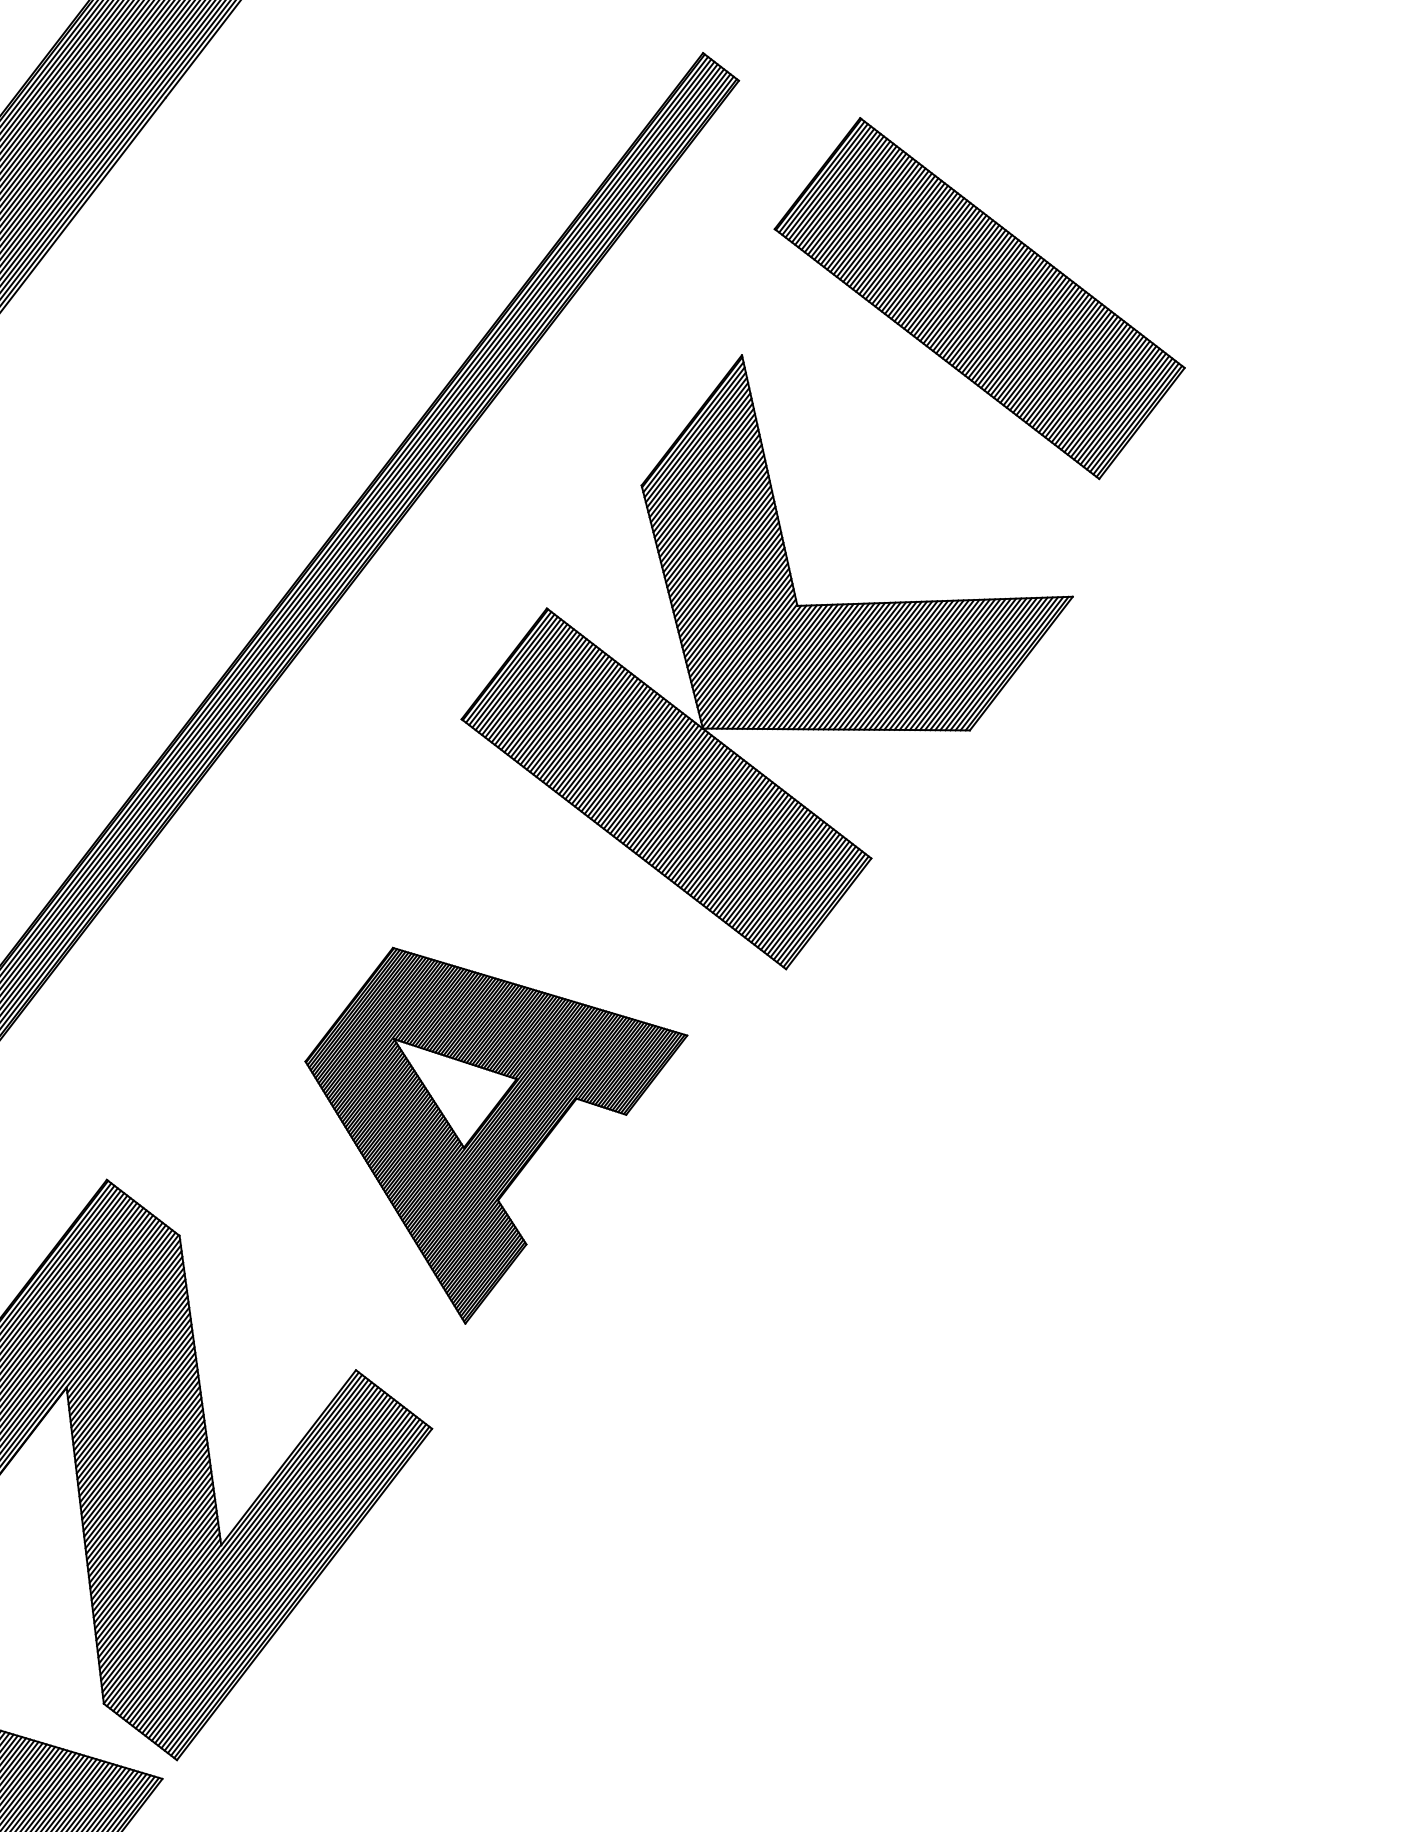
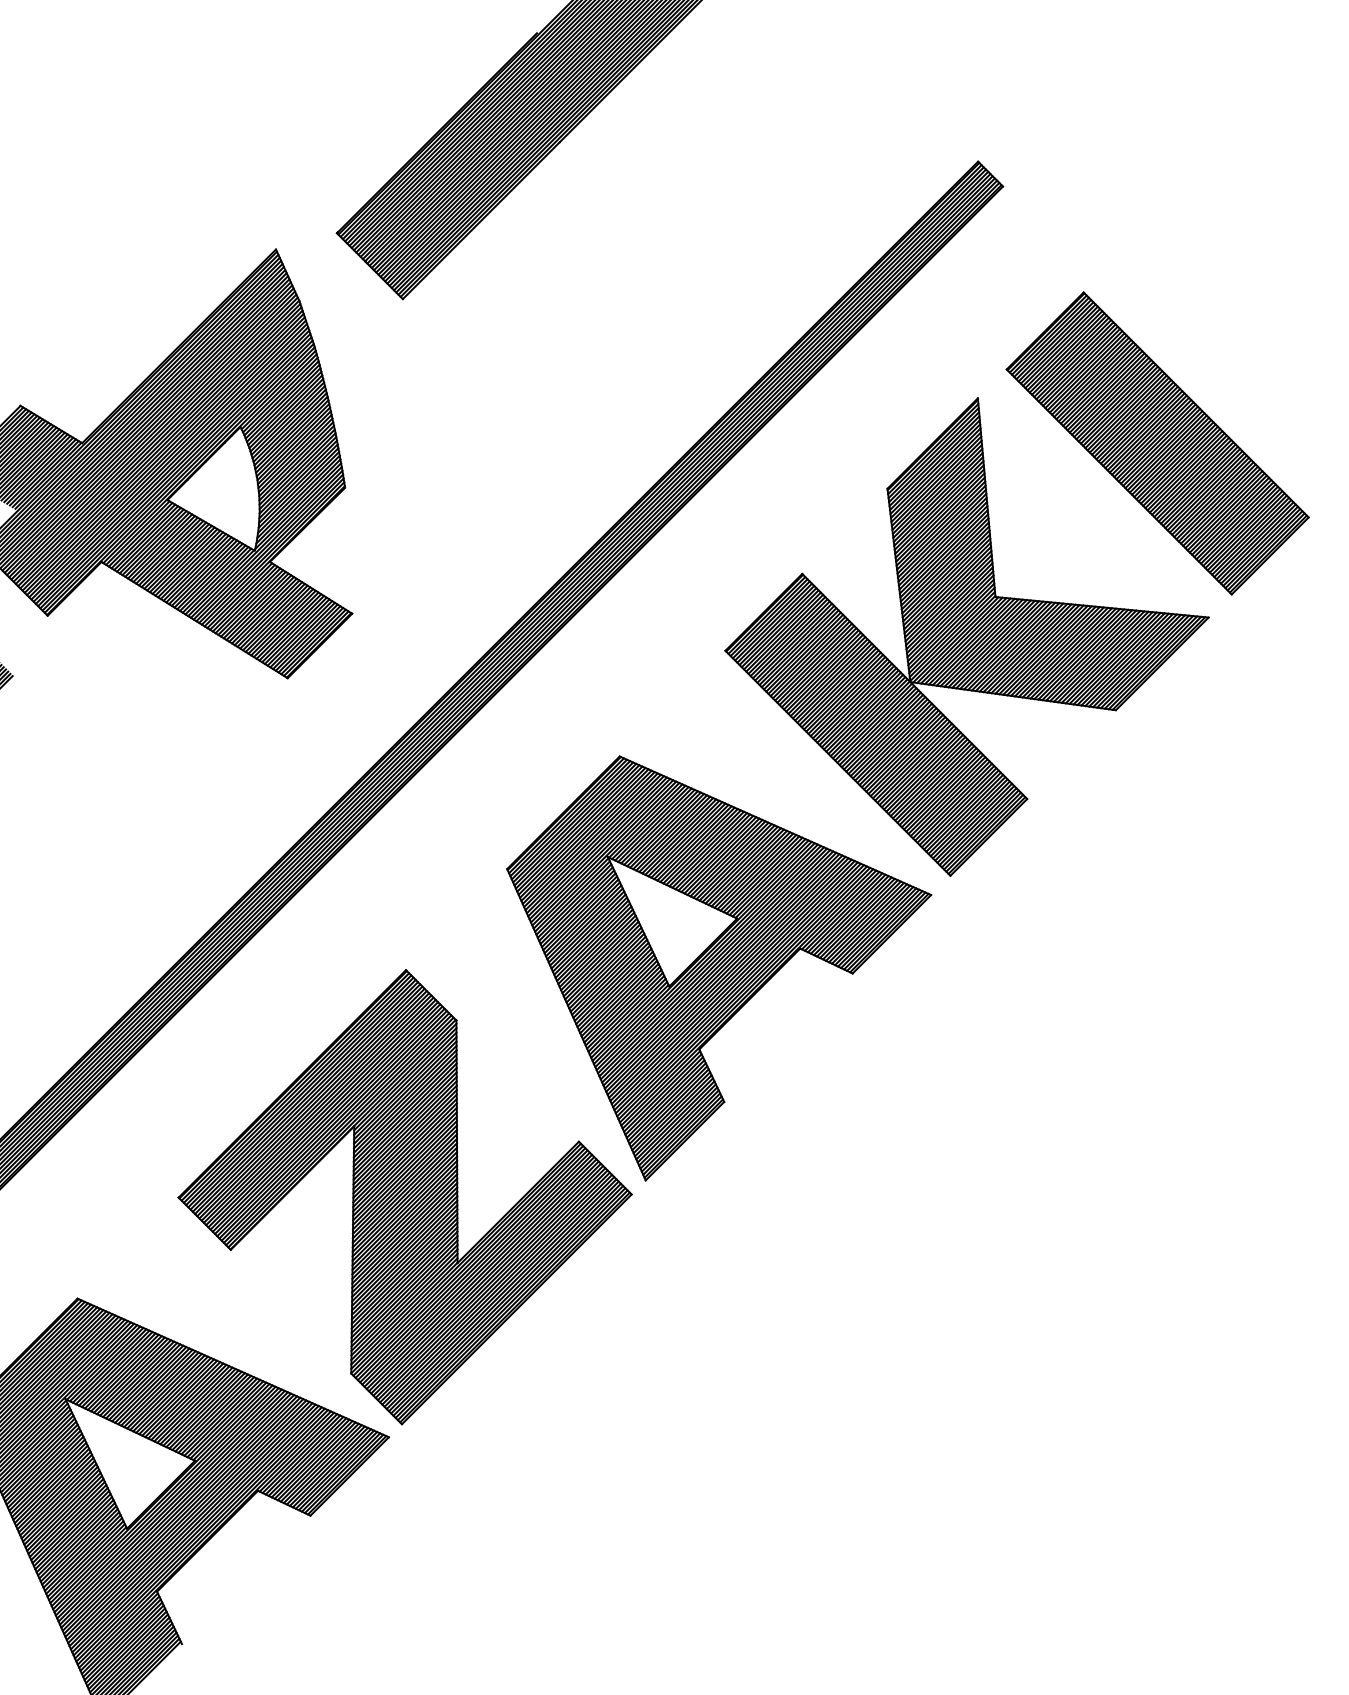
part: (979, 298) -> (1157, 443), moved
part: (506, 1125) -> (719, 968), size x1.43

